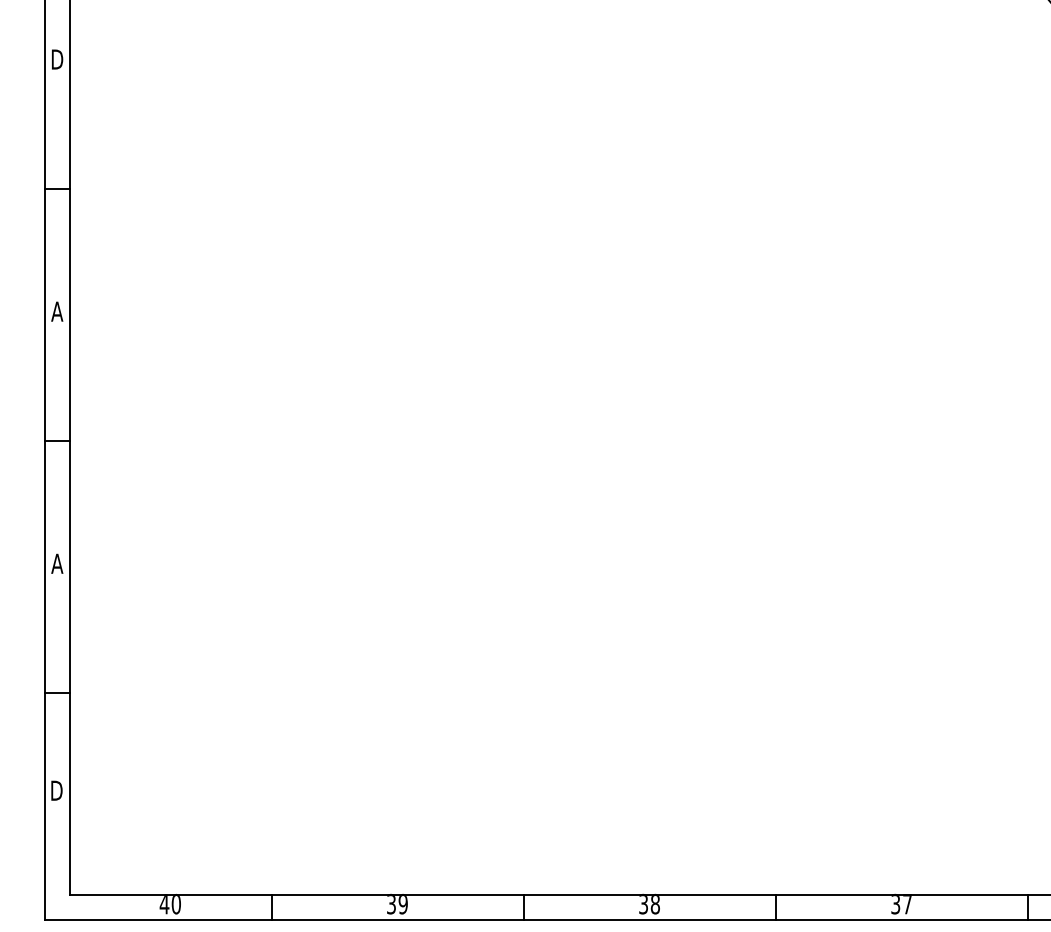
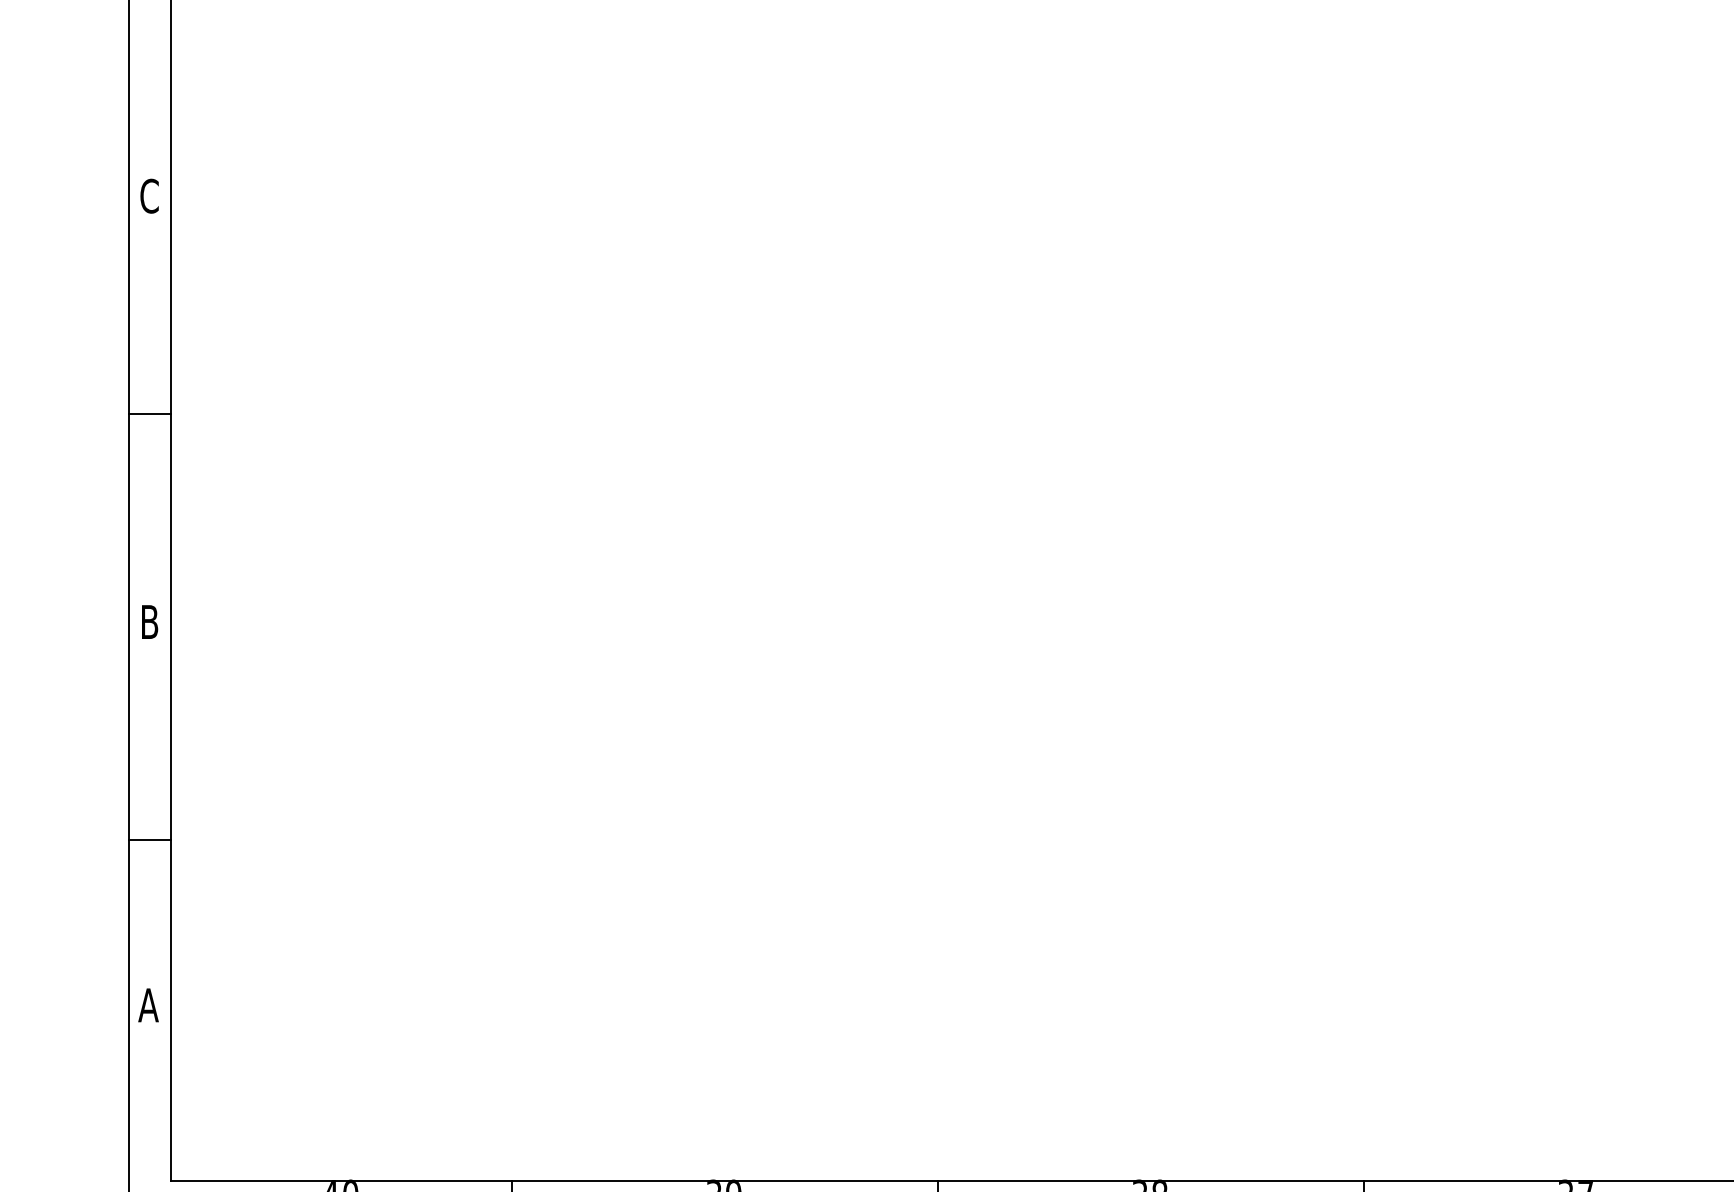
text: (57, 311) -> (149, 195), A -> C
text: (57, 563) -> (149, 621), A -> B
text: (56, 790) -> (148, 1004), D -> A

